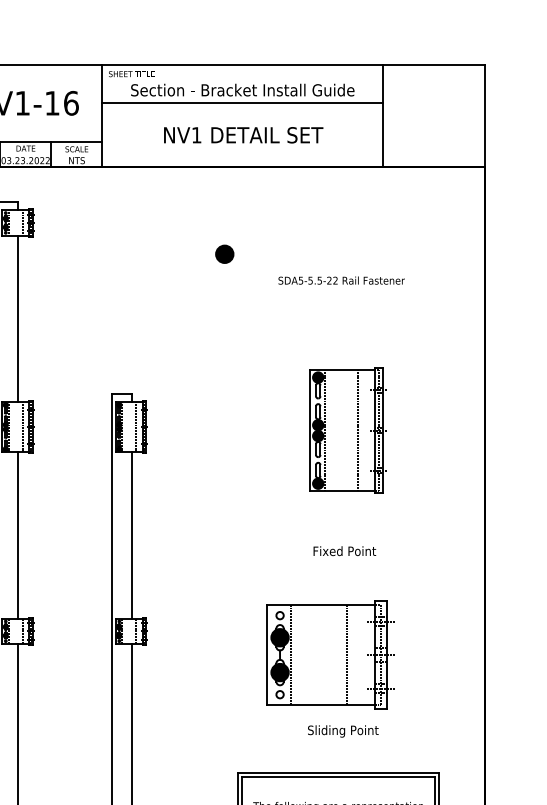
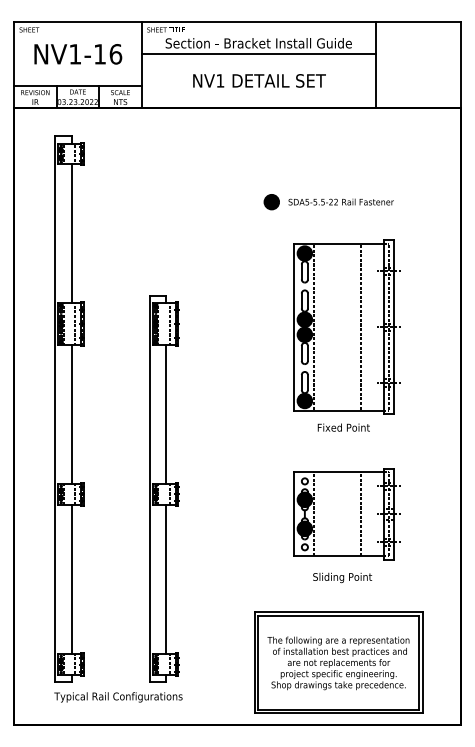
part: (224, 254) -> (271, 202), moved
part: (347, 429) -> (346, 326), size x1.67
part: (329, 655) -> (346, 514), moved

